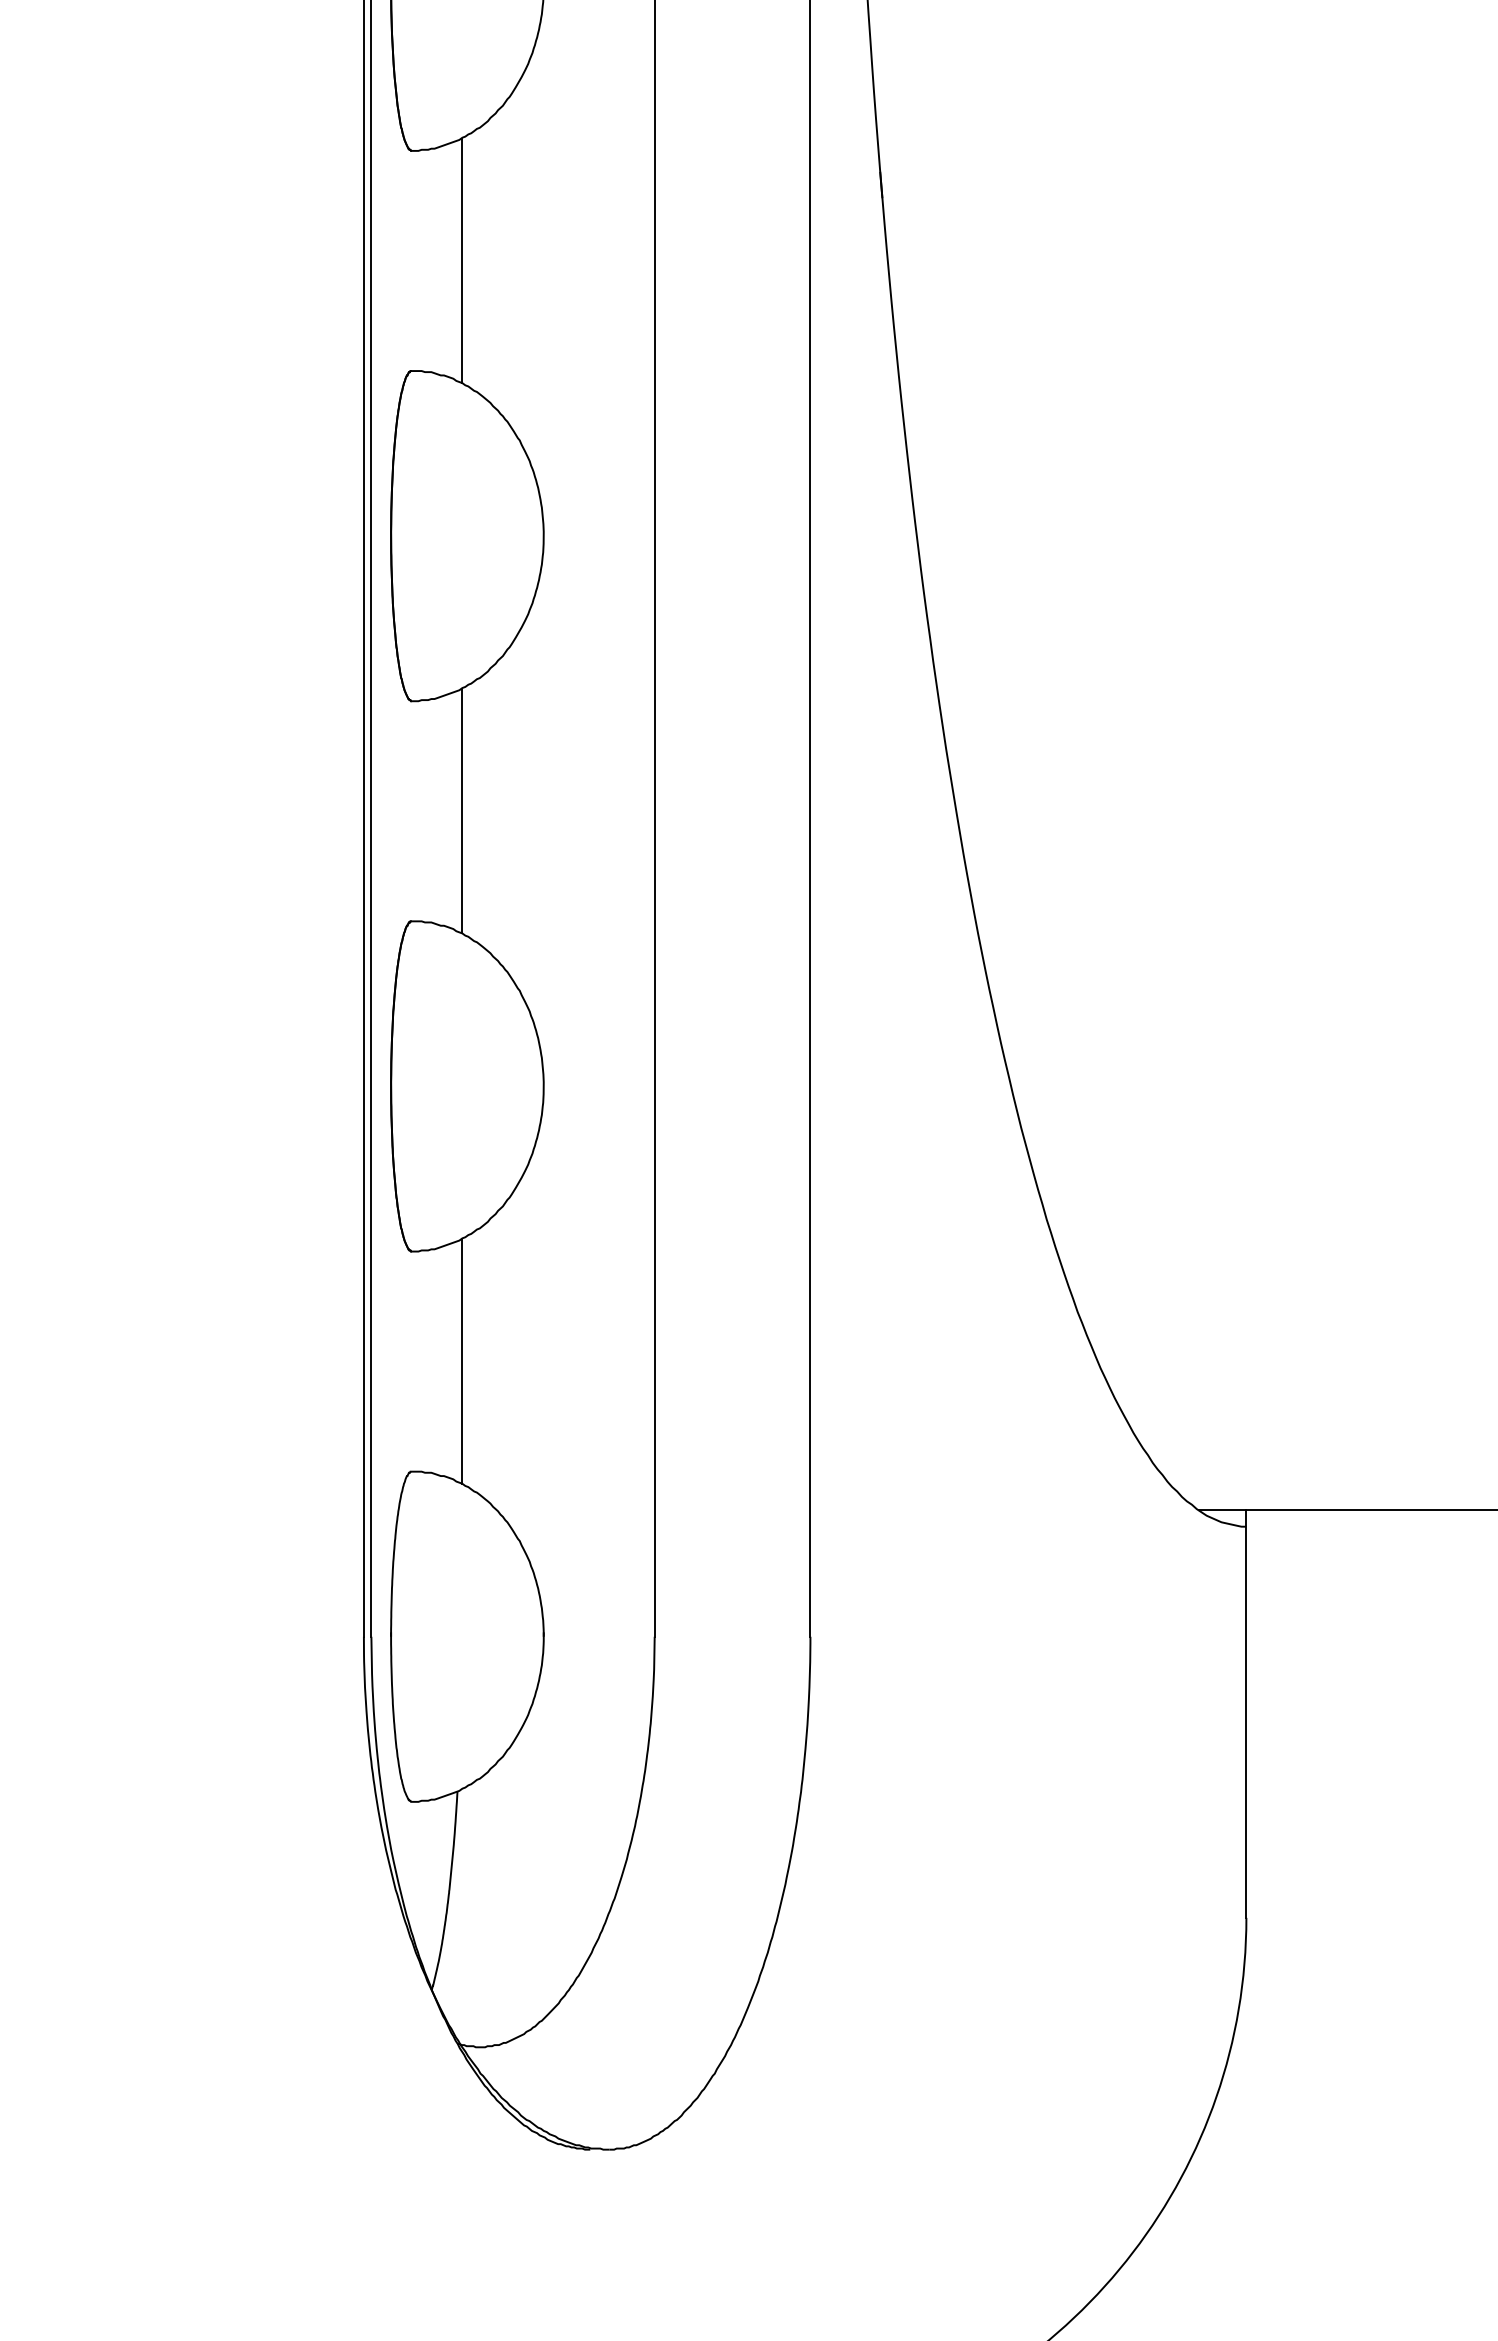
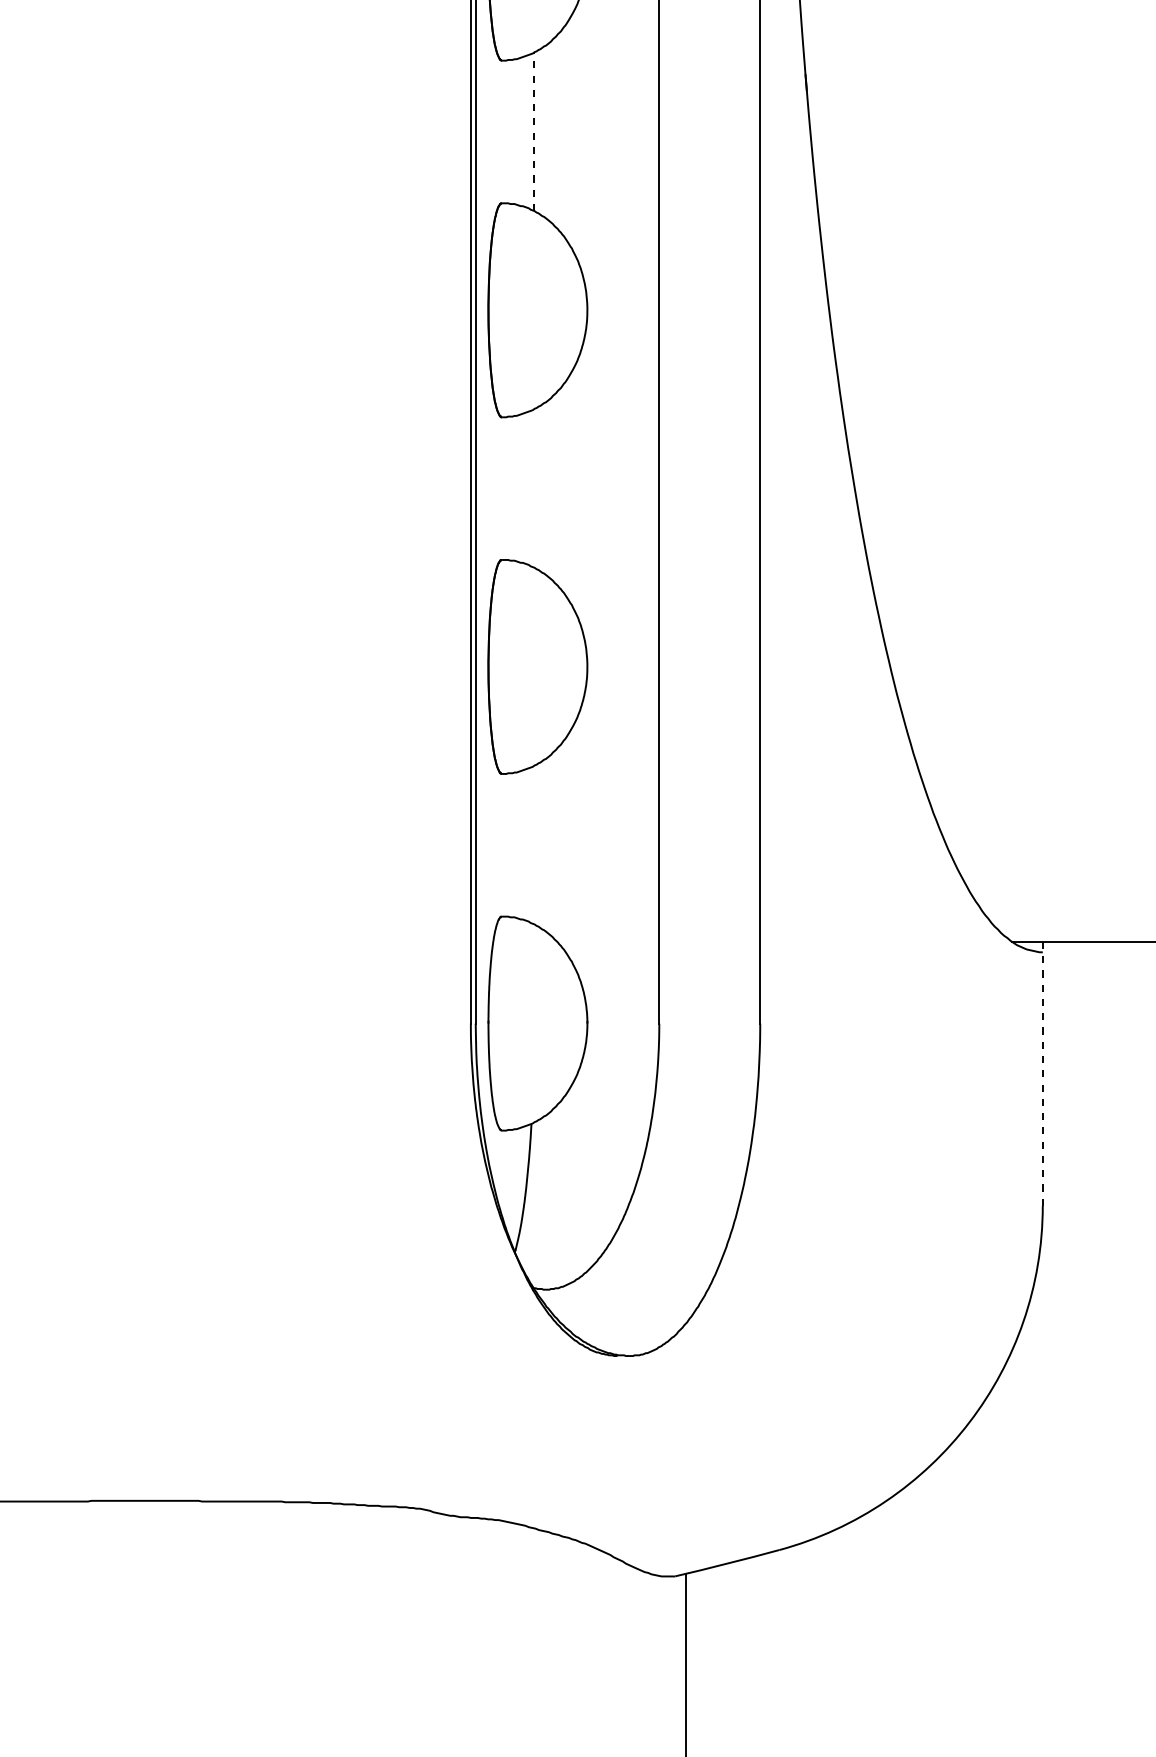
line: (462, 260) -> (534, 131), solid -> dashed
line: (462, 811) -> (534, 488), removed
line: (462, 1360) -> (534, 844), removed
line: (1245, 1713) -> (1042, 1073), solid -> dashed

